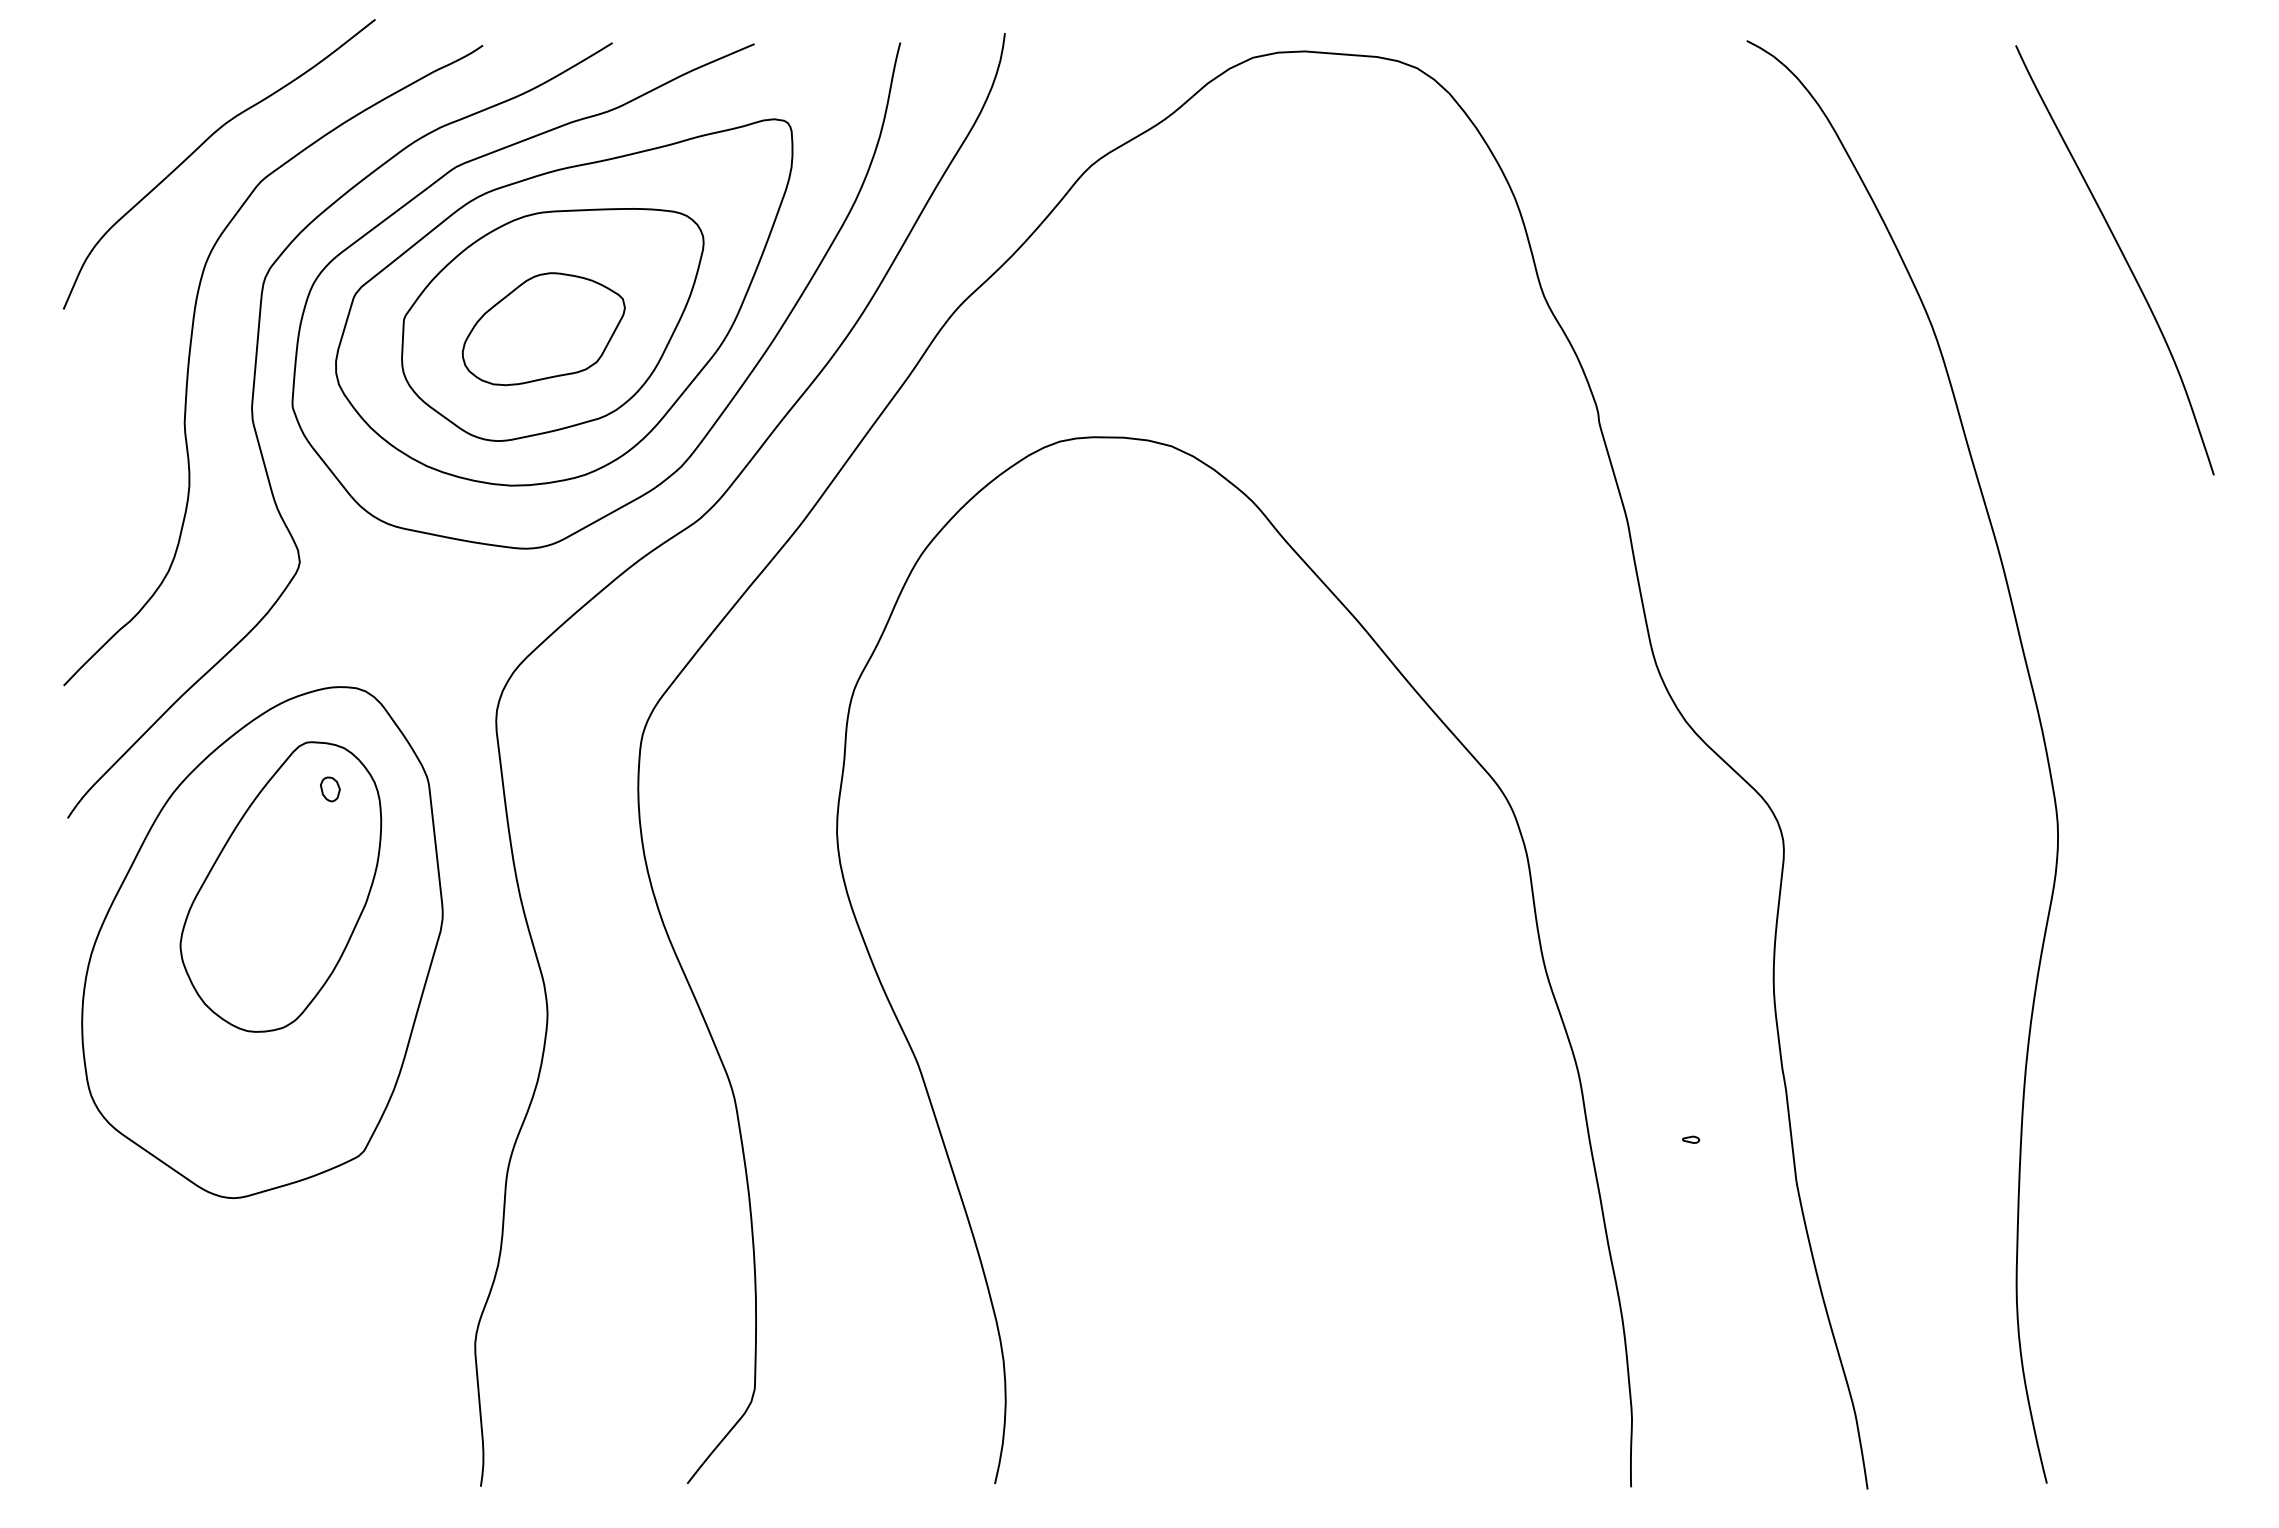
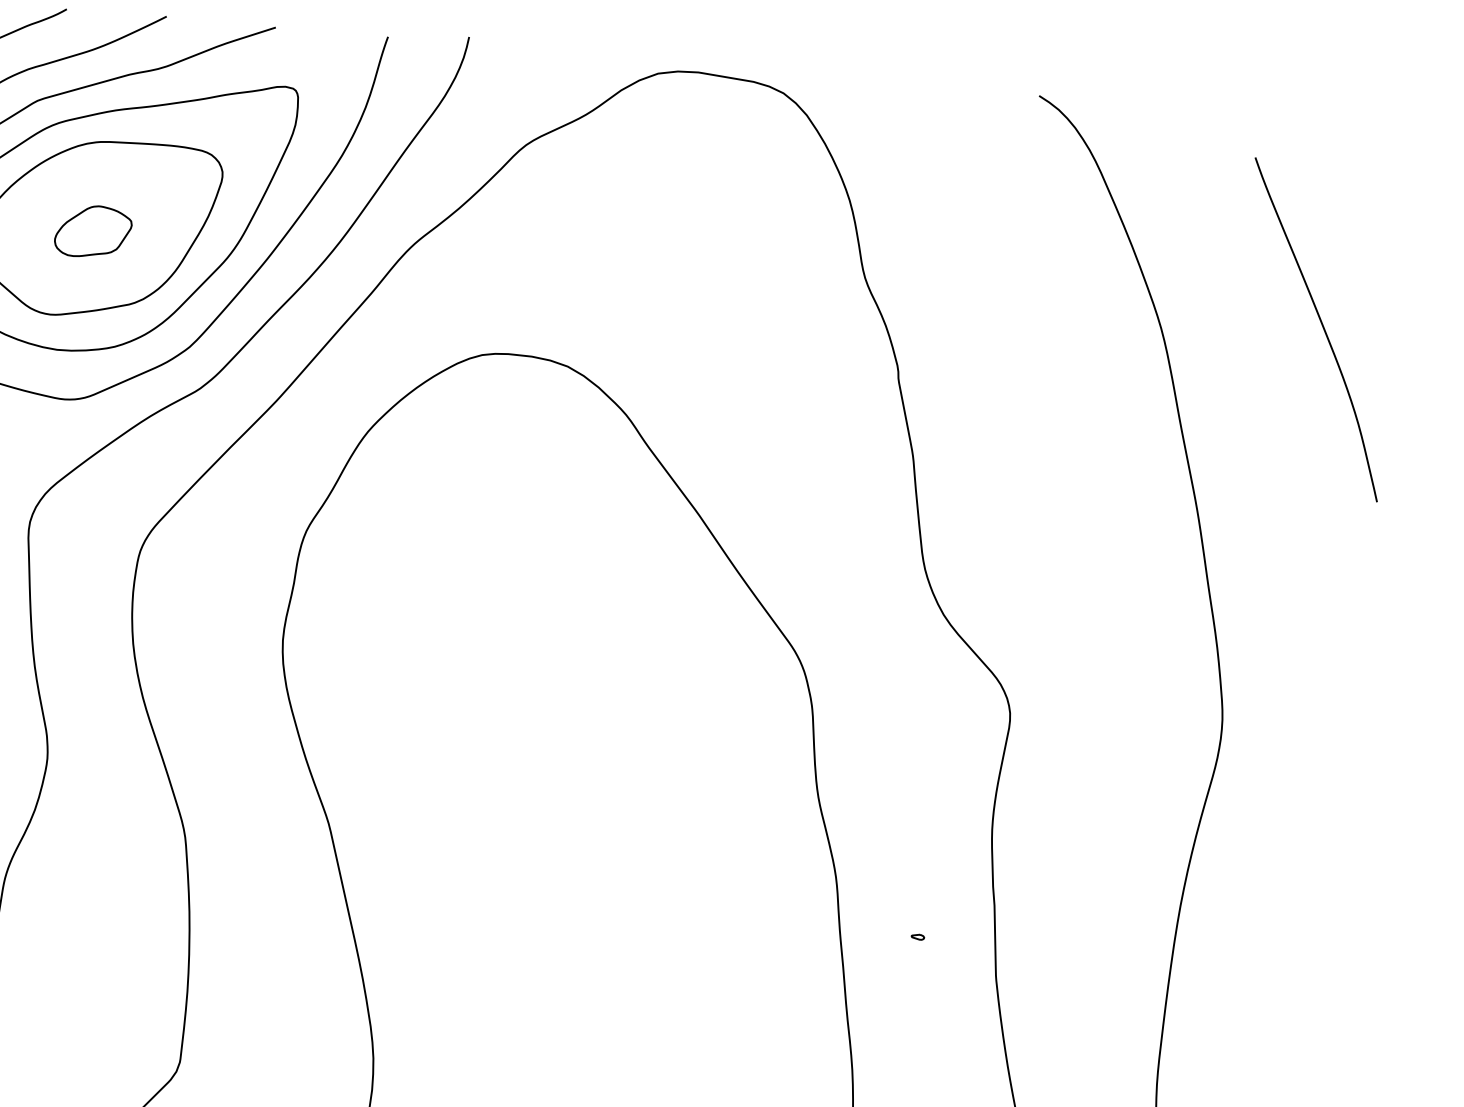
curve: (2122, 255) -> (1322, 326), moved
part: (543, 329) -> (93, 232), size x0.6

